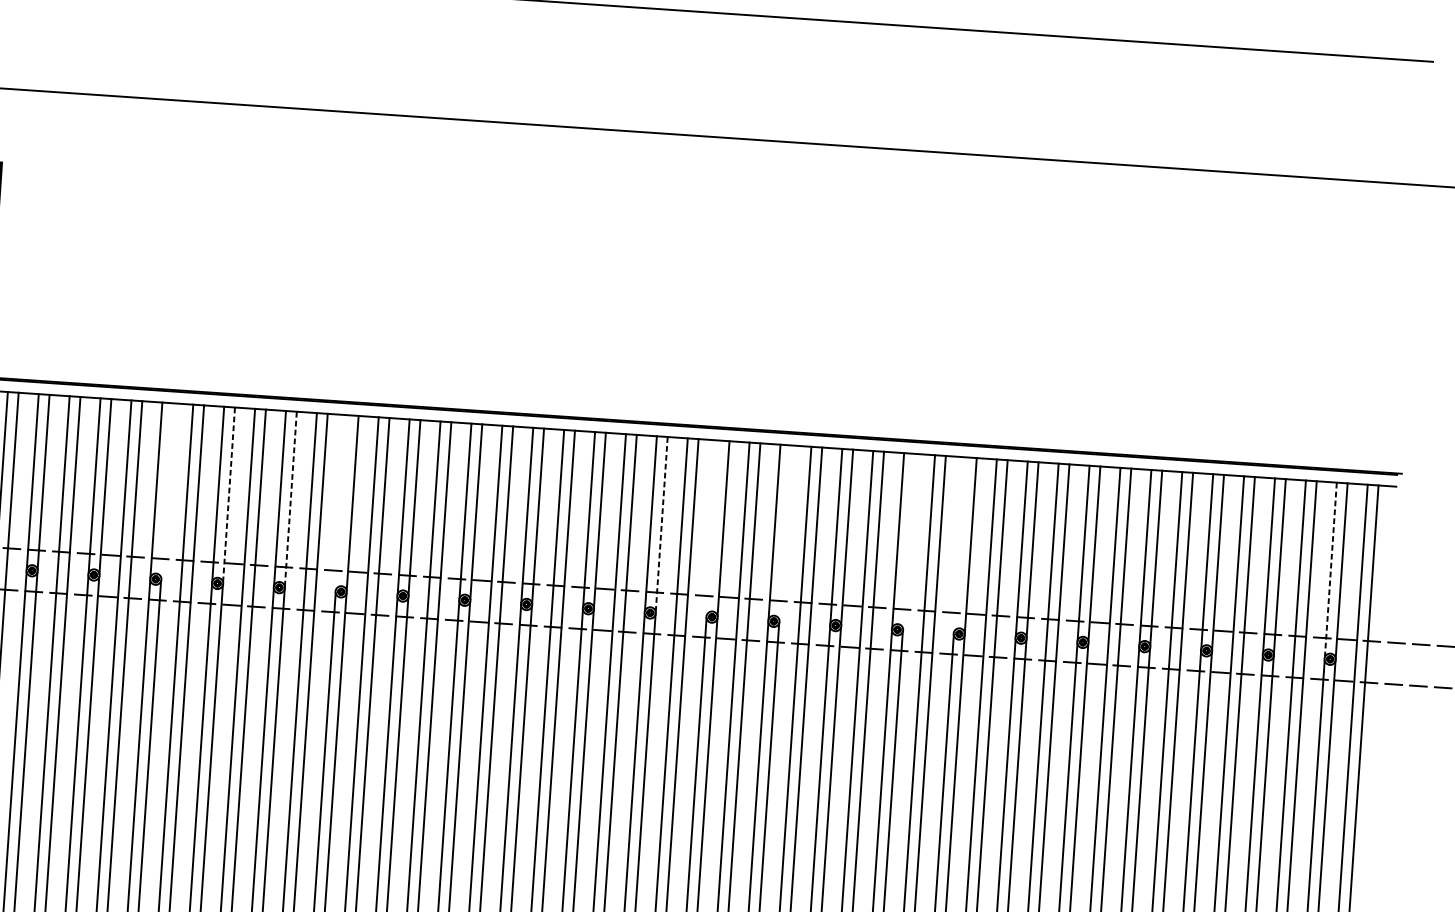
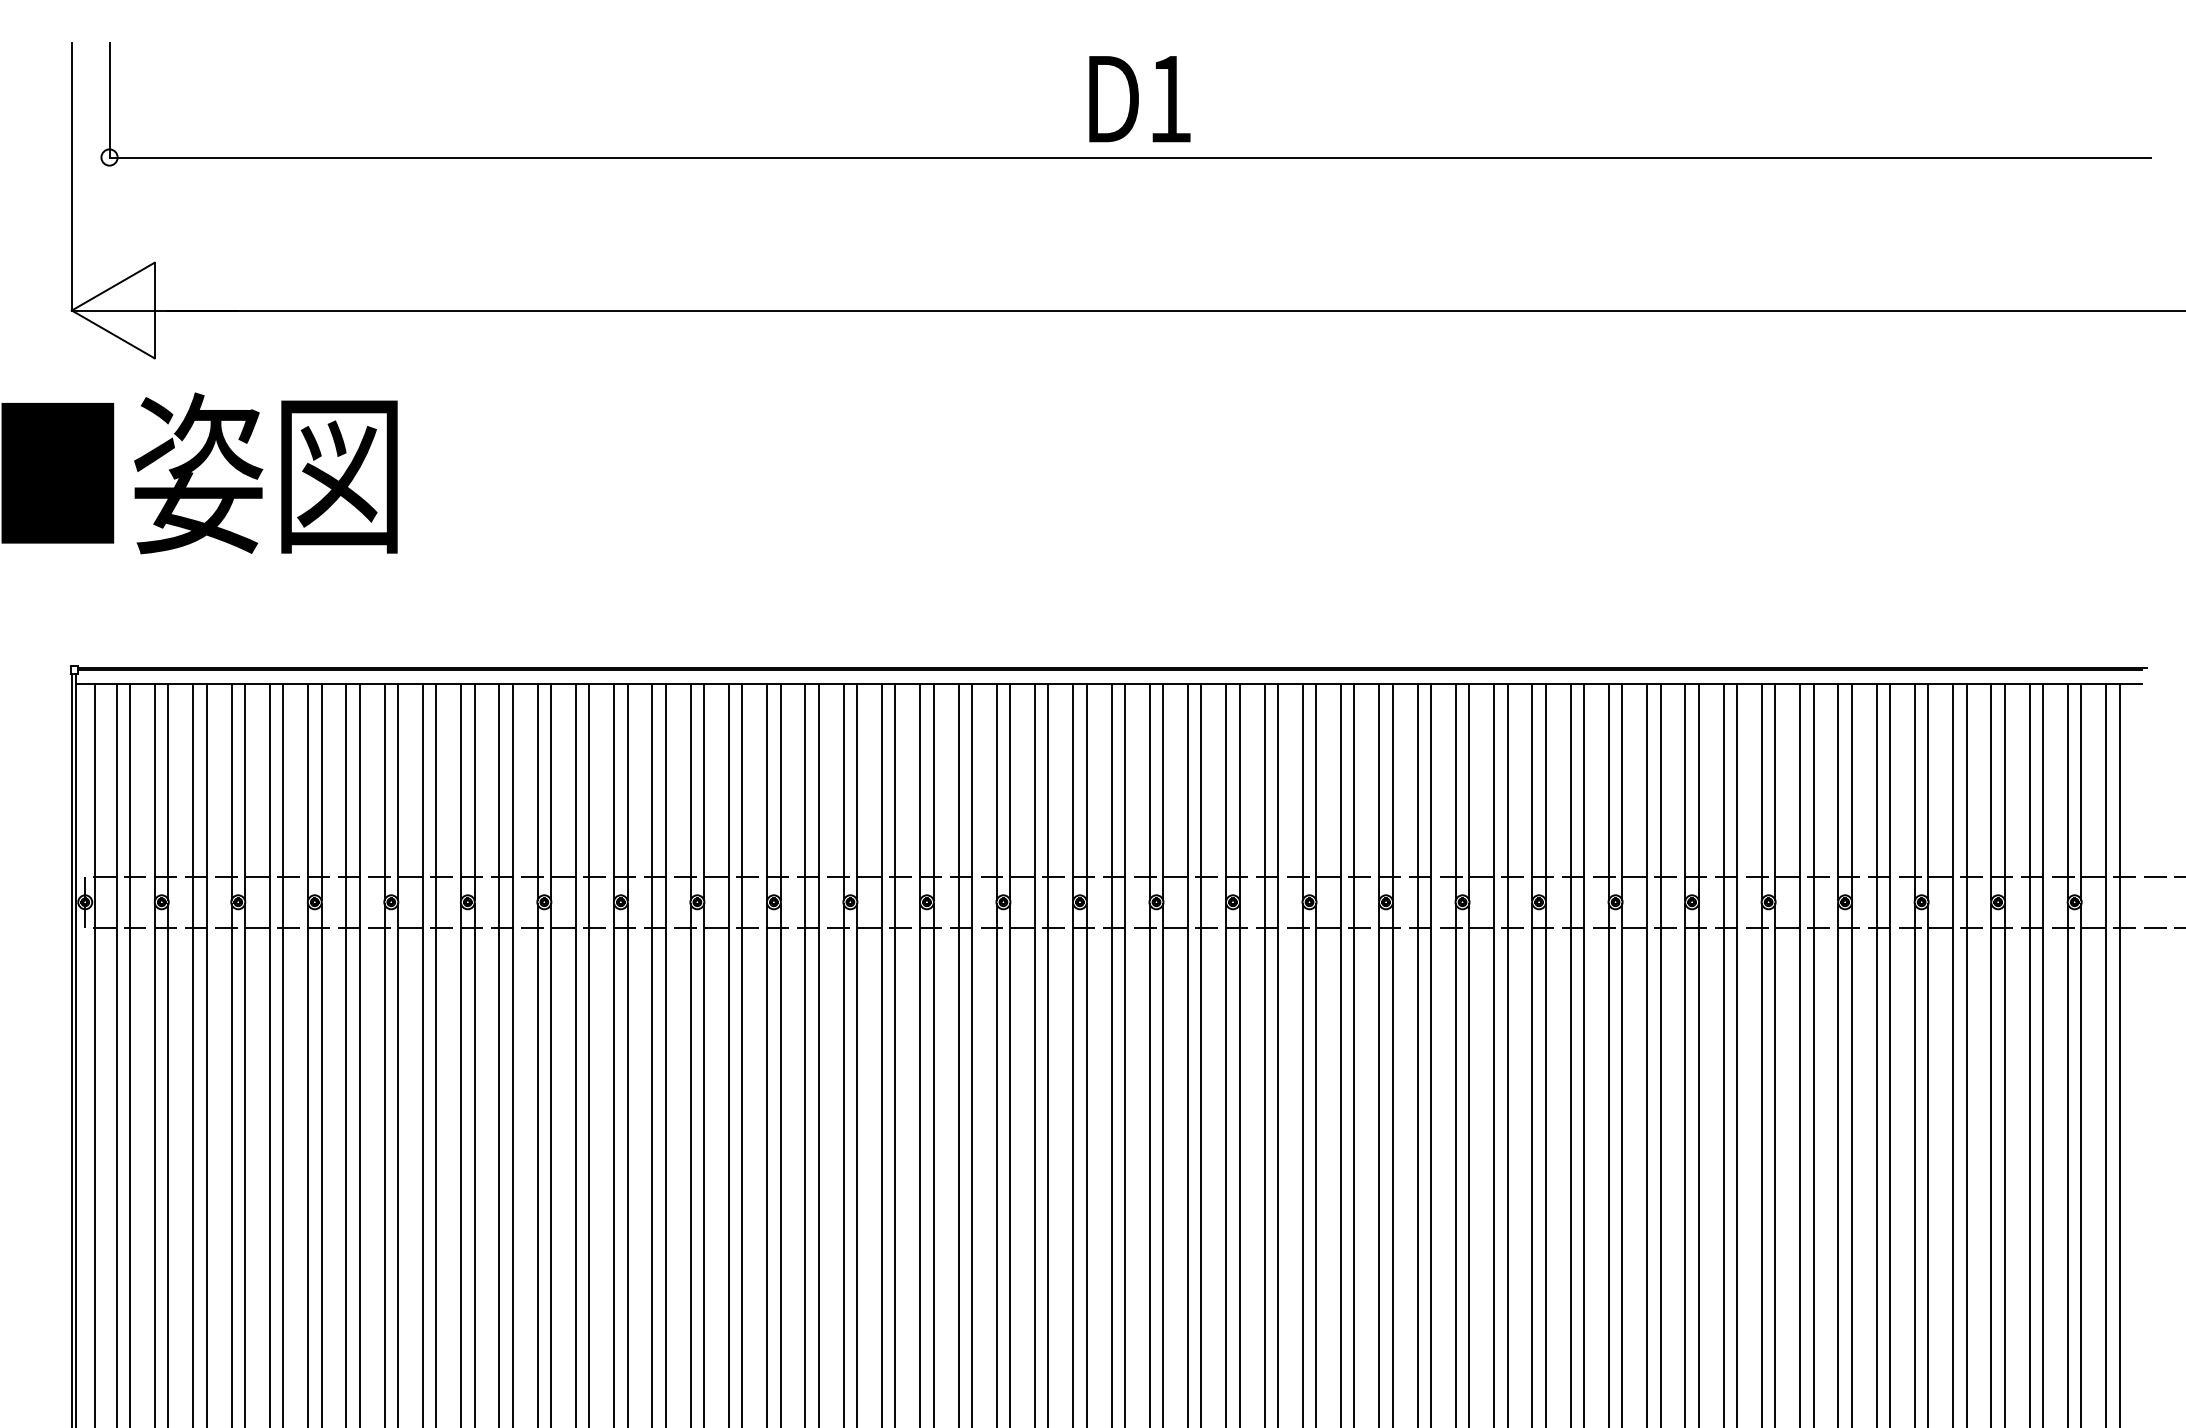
line: (167, 490) -> (627, 792), added
line: (229, 494) -> (704, 791), dashed -> solid
line: (290, 498) -> (780, 791), dashed -> solid
line: (341, 502) -> (843, 792), added
line: (661, 523) -> (1239, 791), dashed -> solid
line: (712, 528) -> (1302, 792), added
line: (785, 533) -> (1392, 792), added
line: (908, 541) -> (1545, 792), added
line: (959, 544) -> (1608, 792), added
line: (1331, 569) -> (2068, 791), dashed -> solid

